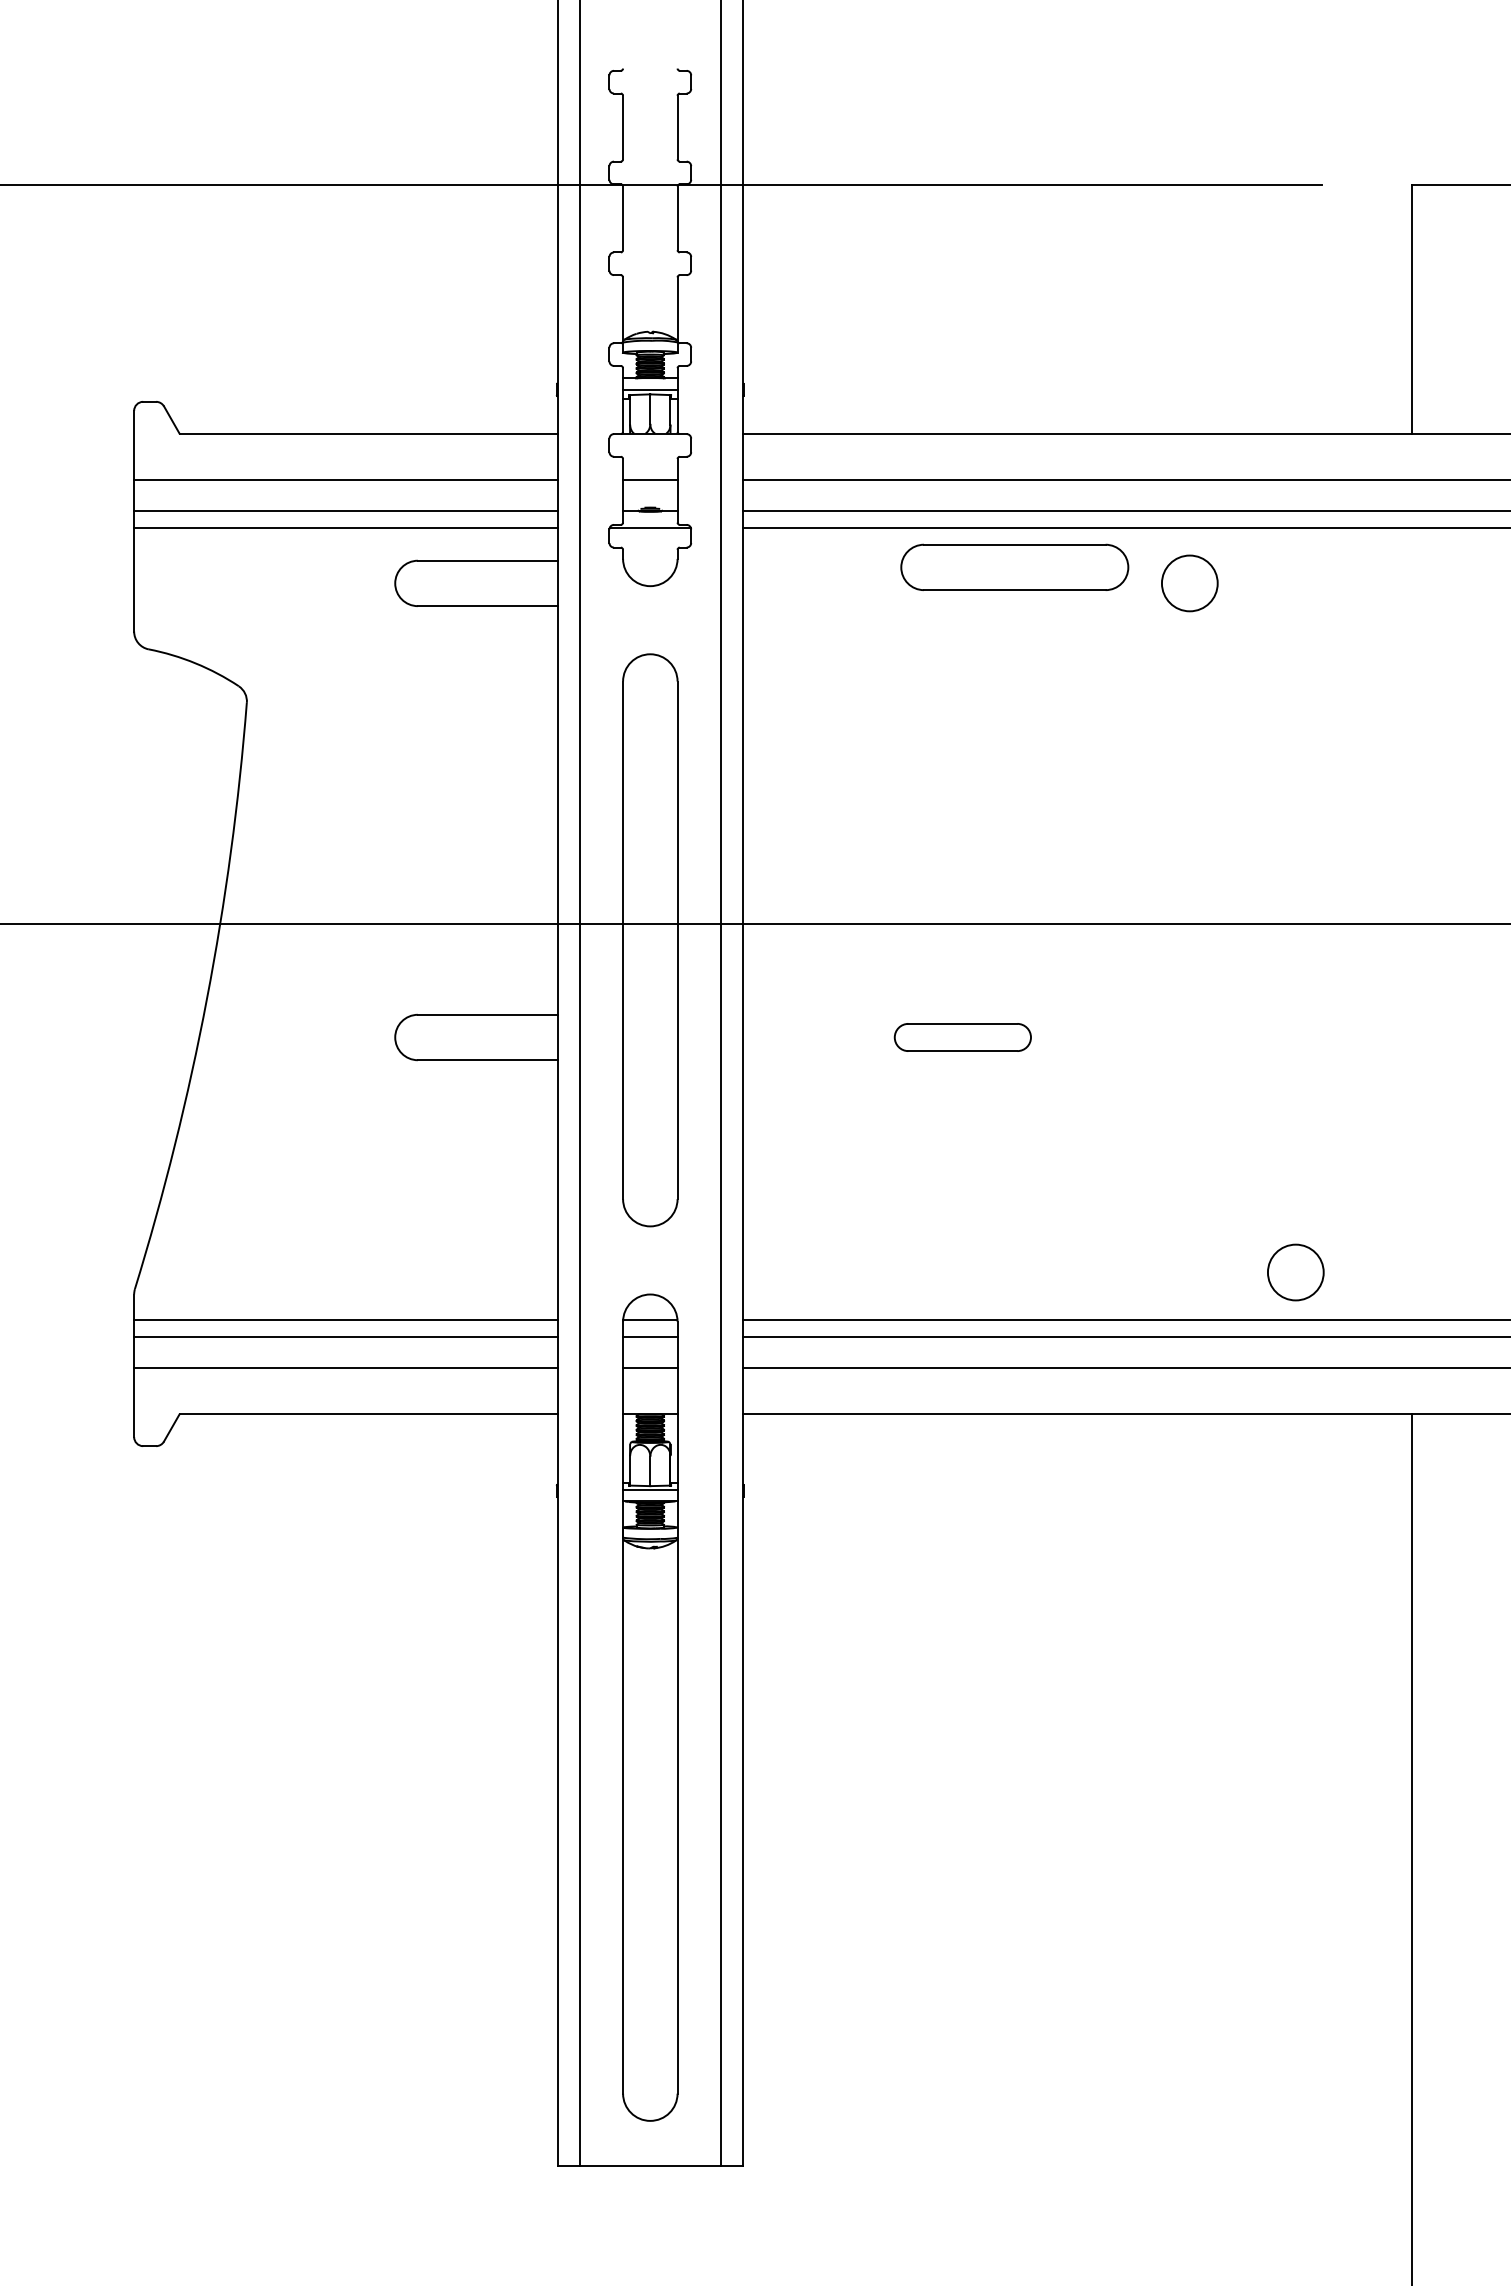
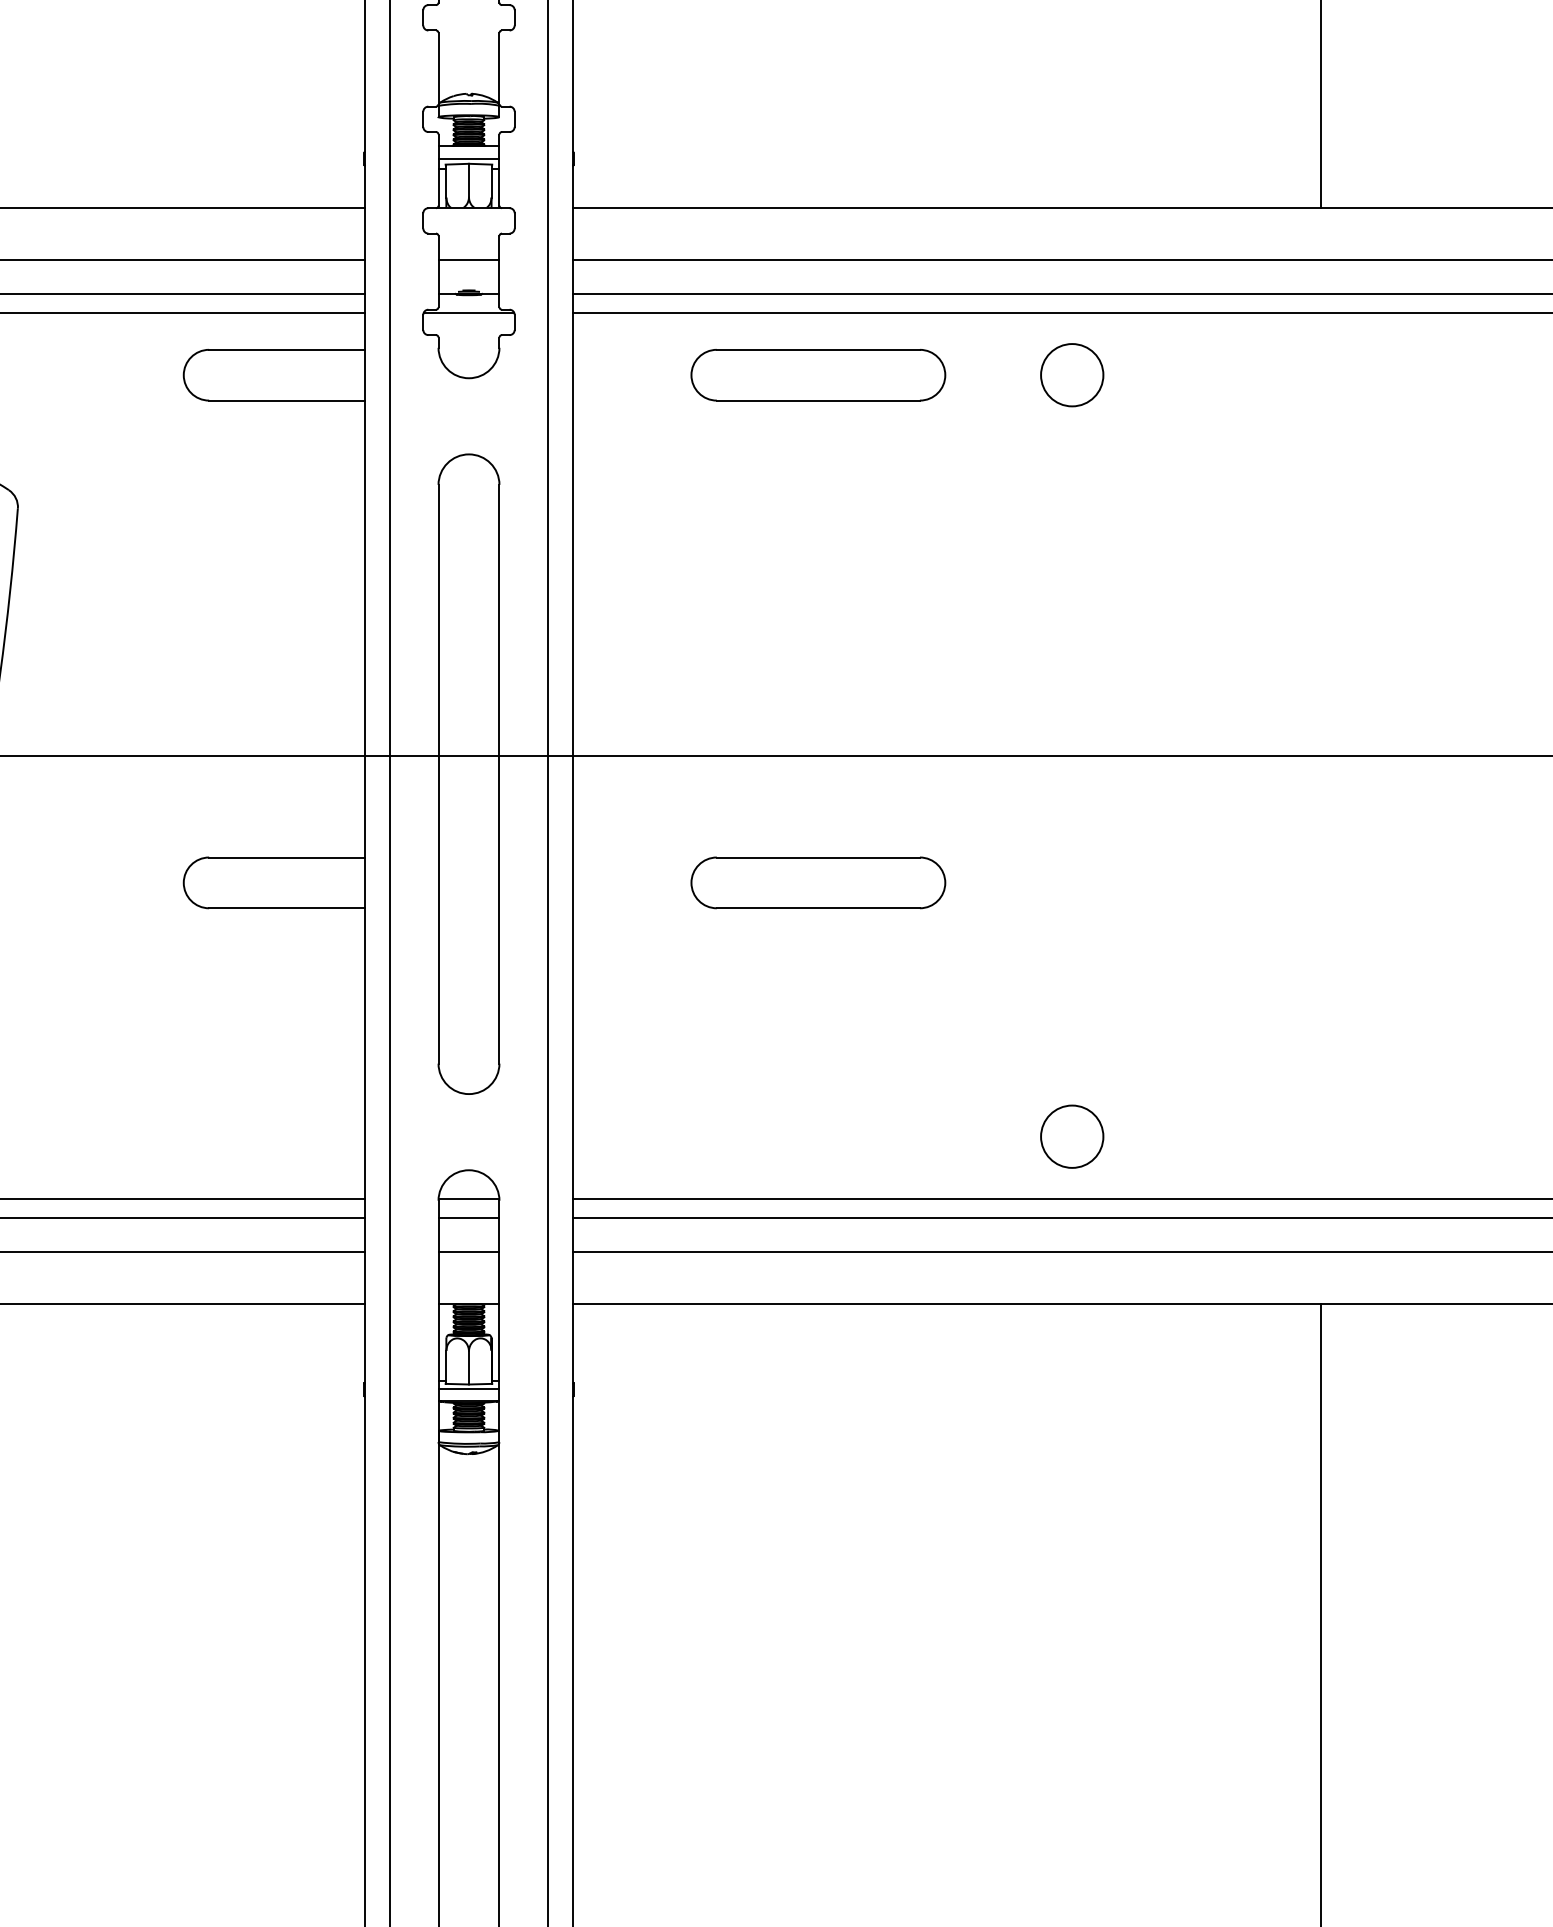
part: (1014, 566) -> (818, 374), moved
part: (962, 1037) -> (818, 882), size x1.67
circle: (1295, 1272) -> (1071, 1136), moved

